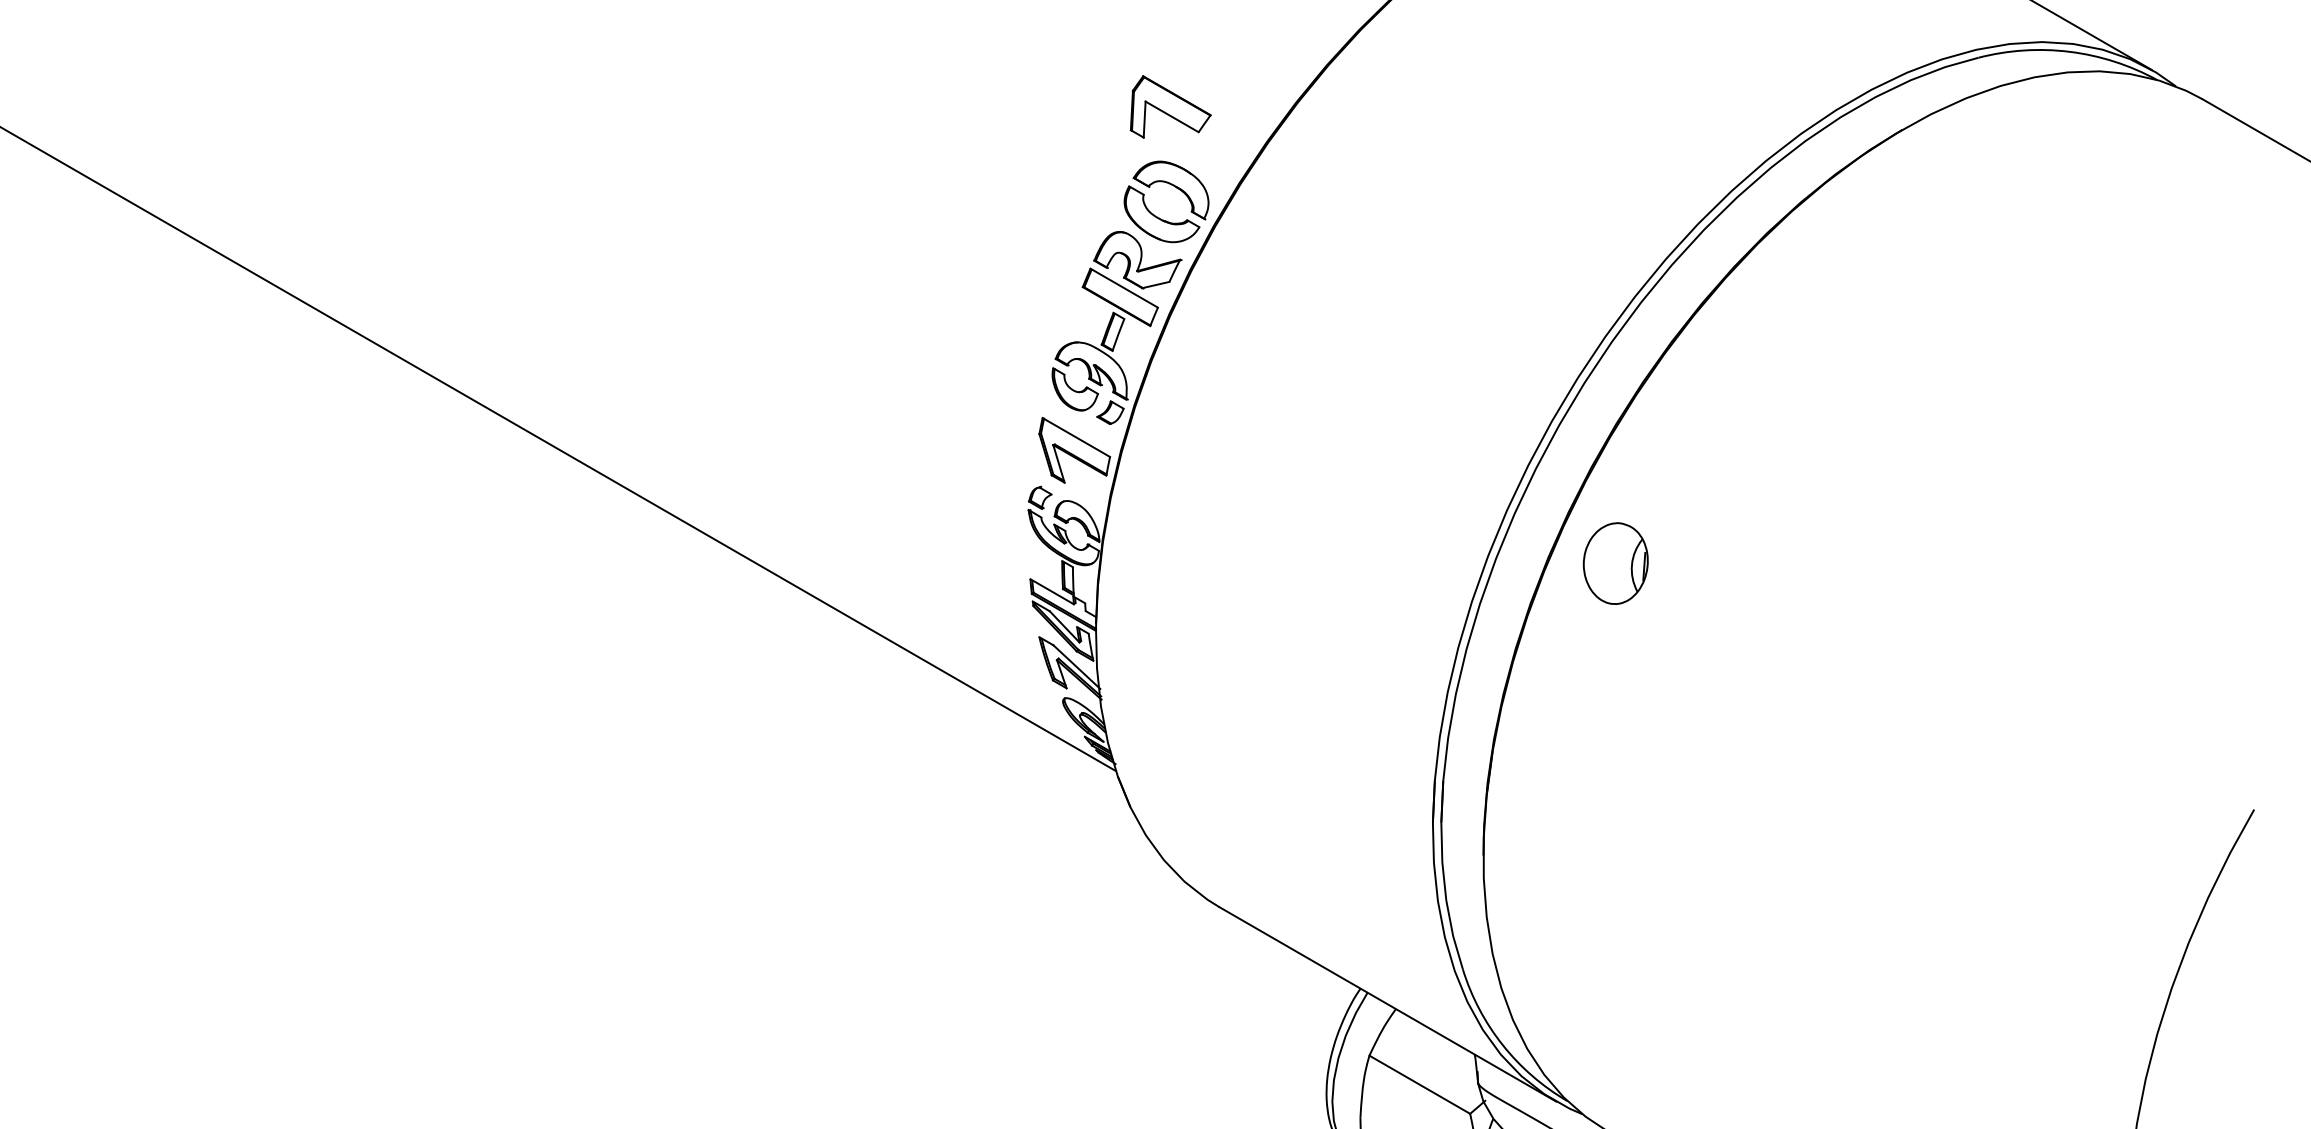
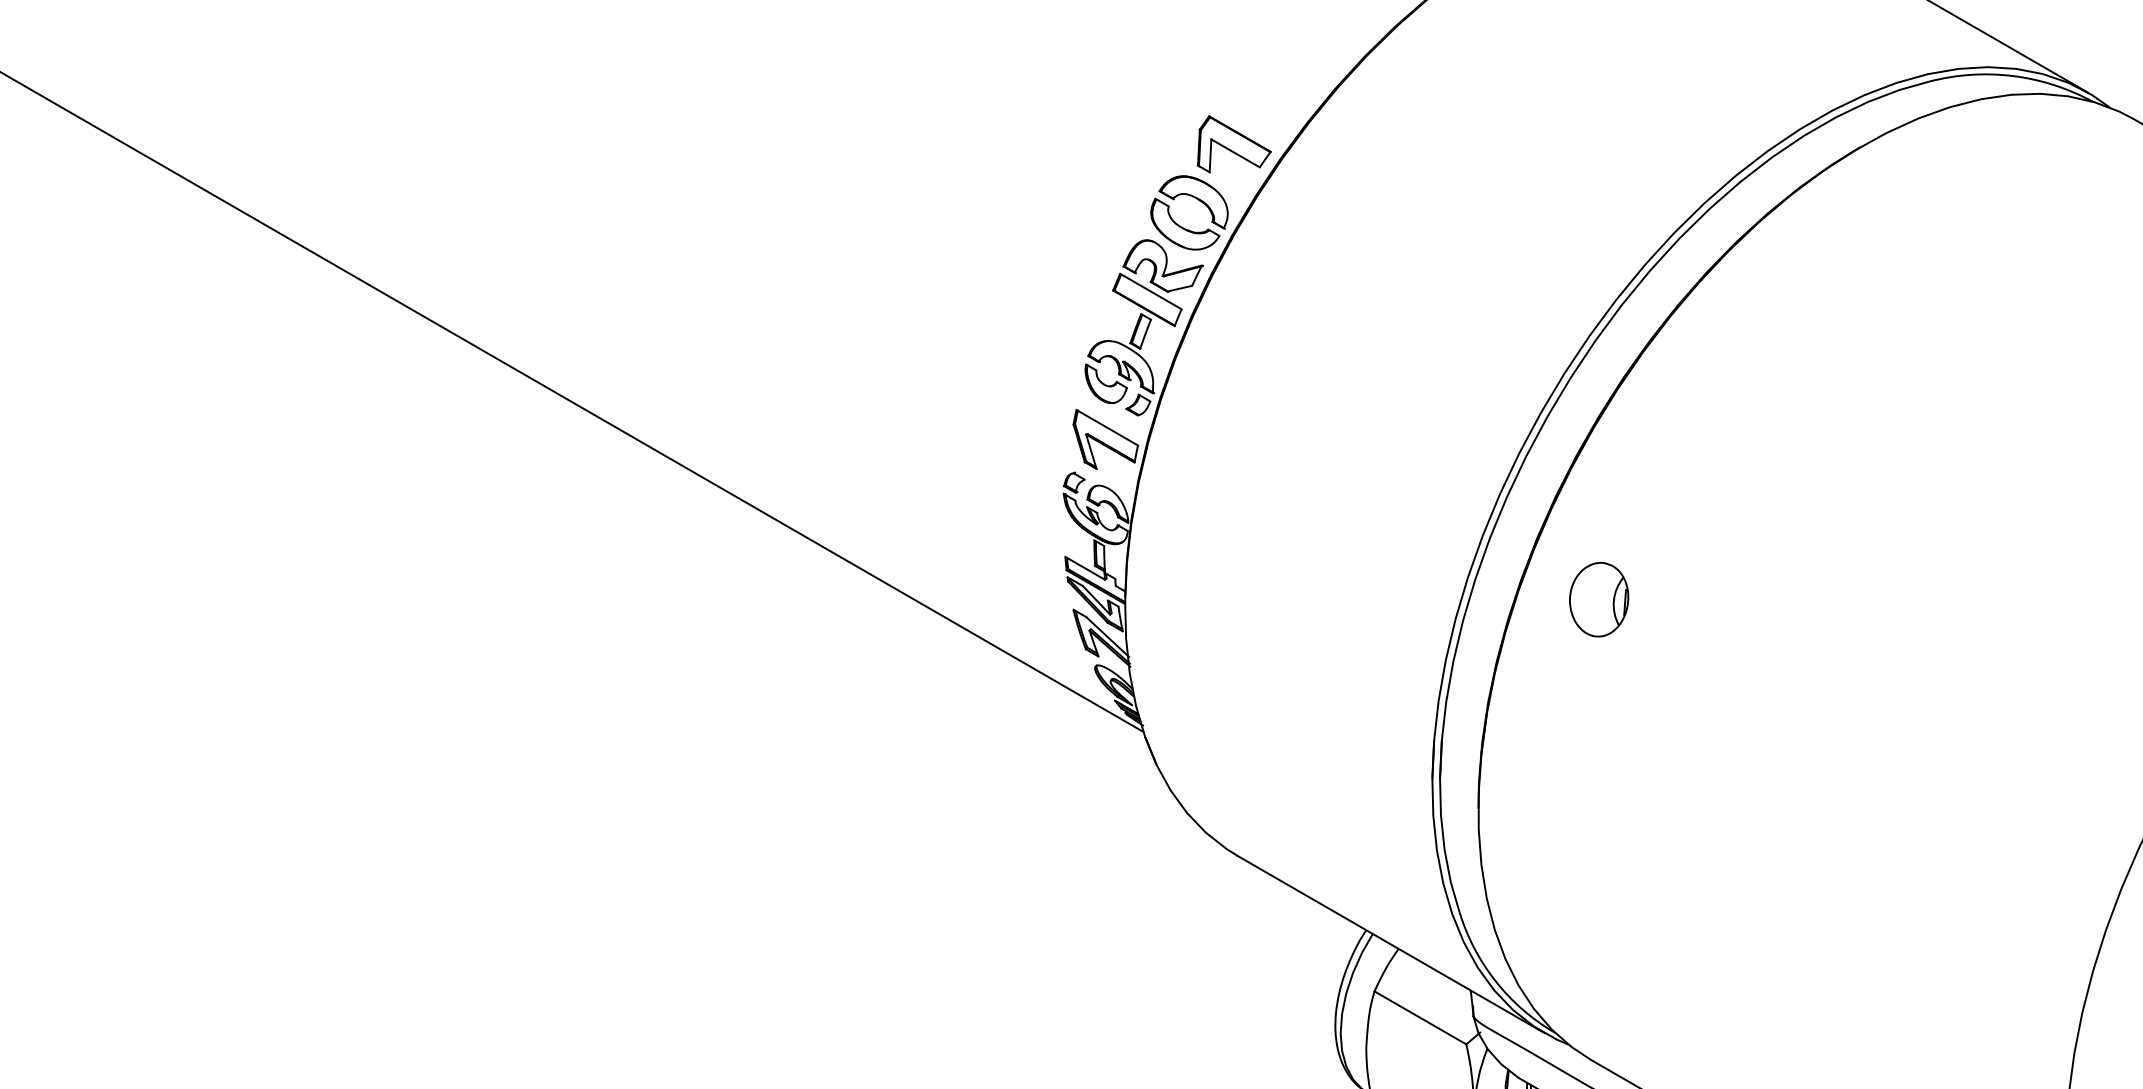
part: (1170, 107) -> (1234, 144), moved
part: (1616, 563) -> (1599, 599), moved

